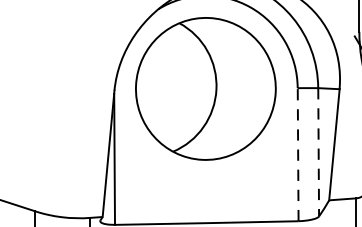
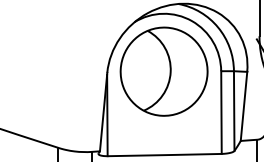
line: (319, 152) -> (234, 111), dashed -> solid
line: (298, 154) -> (221, 112), dashed -> solid

